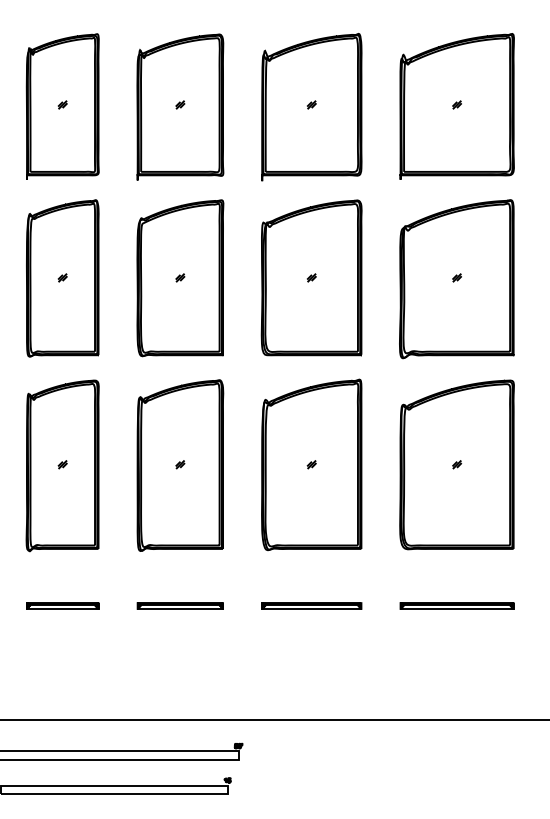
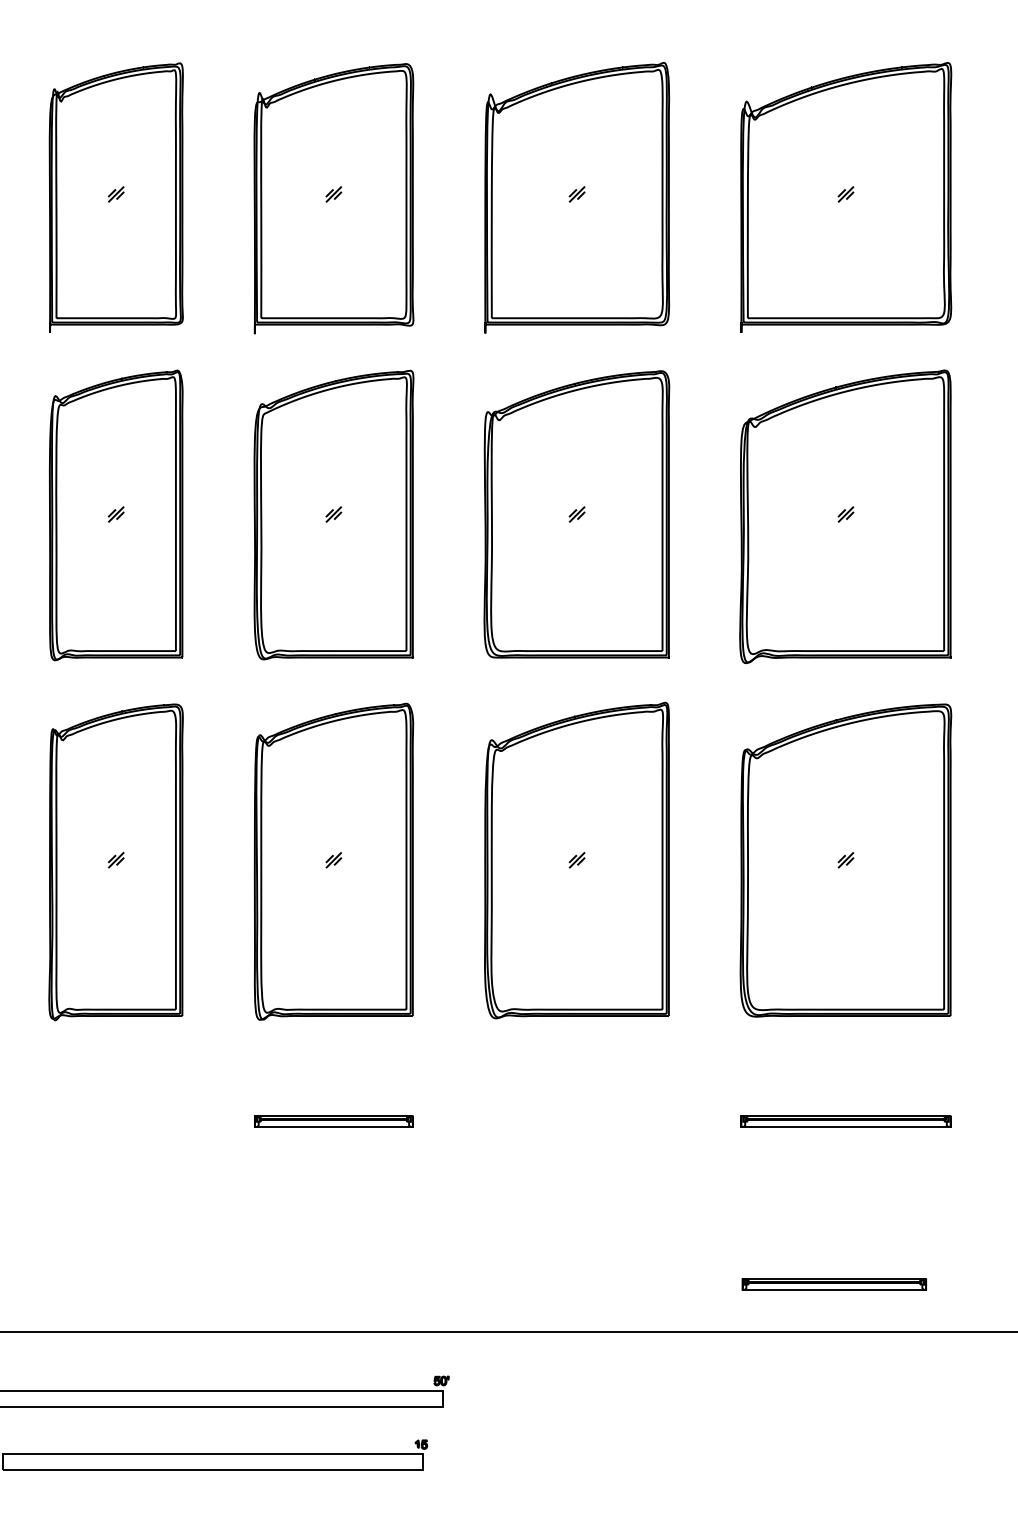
part: (62, 605) -> (115, 1120), removed
part: (311, 605) -> (833, 1283), moved

